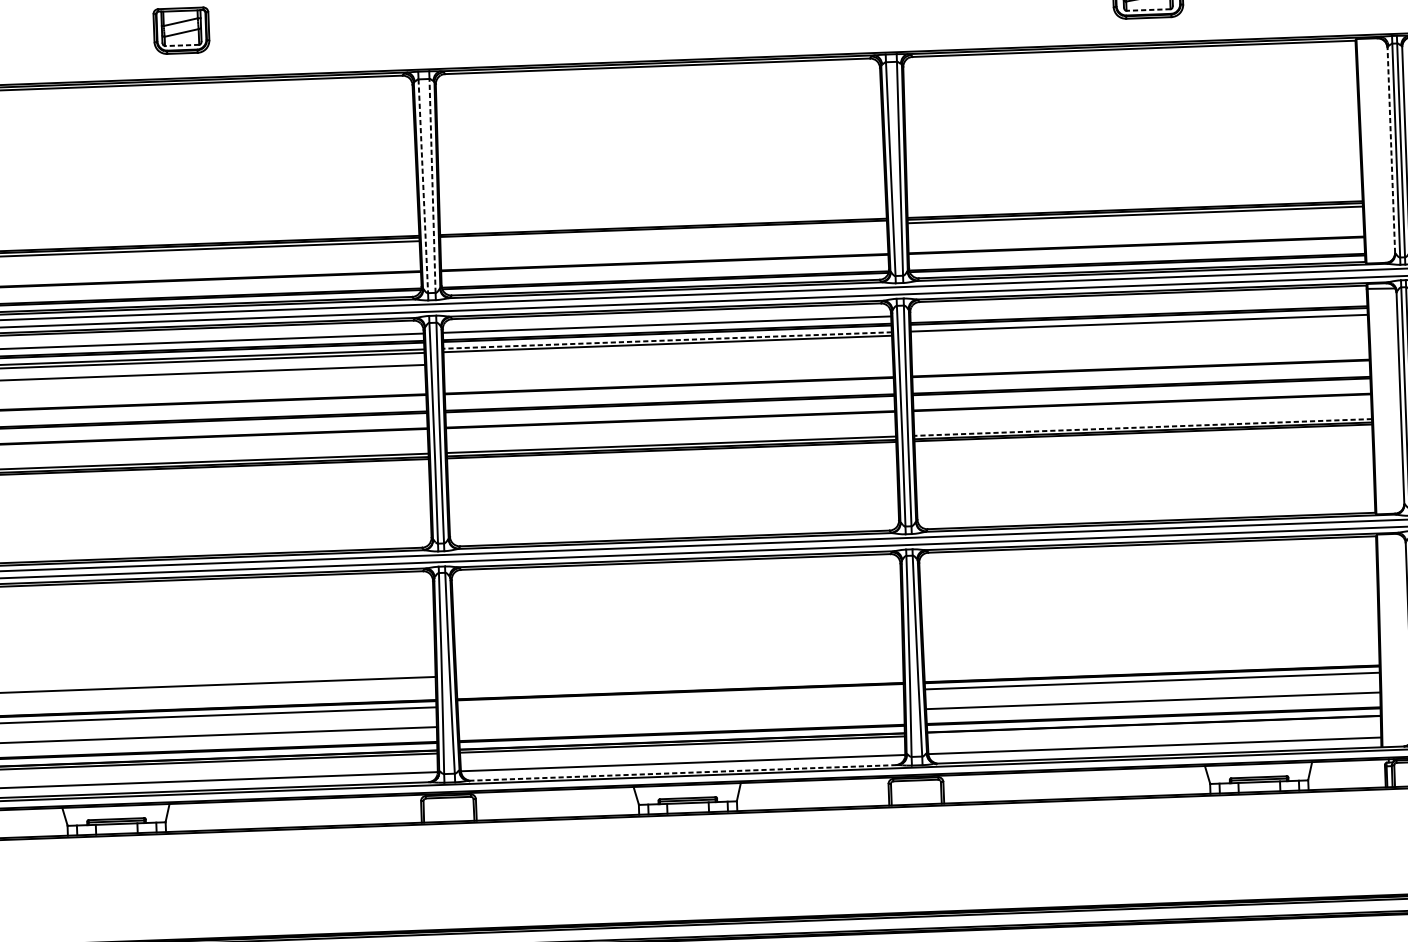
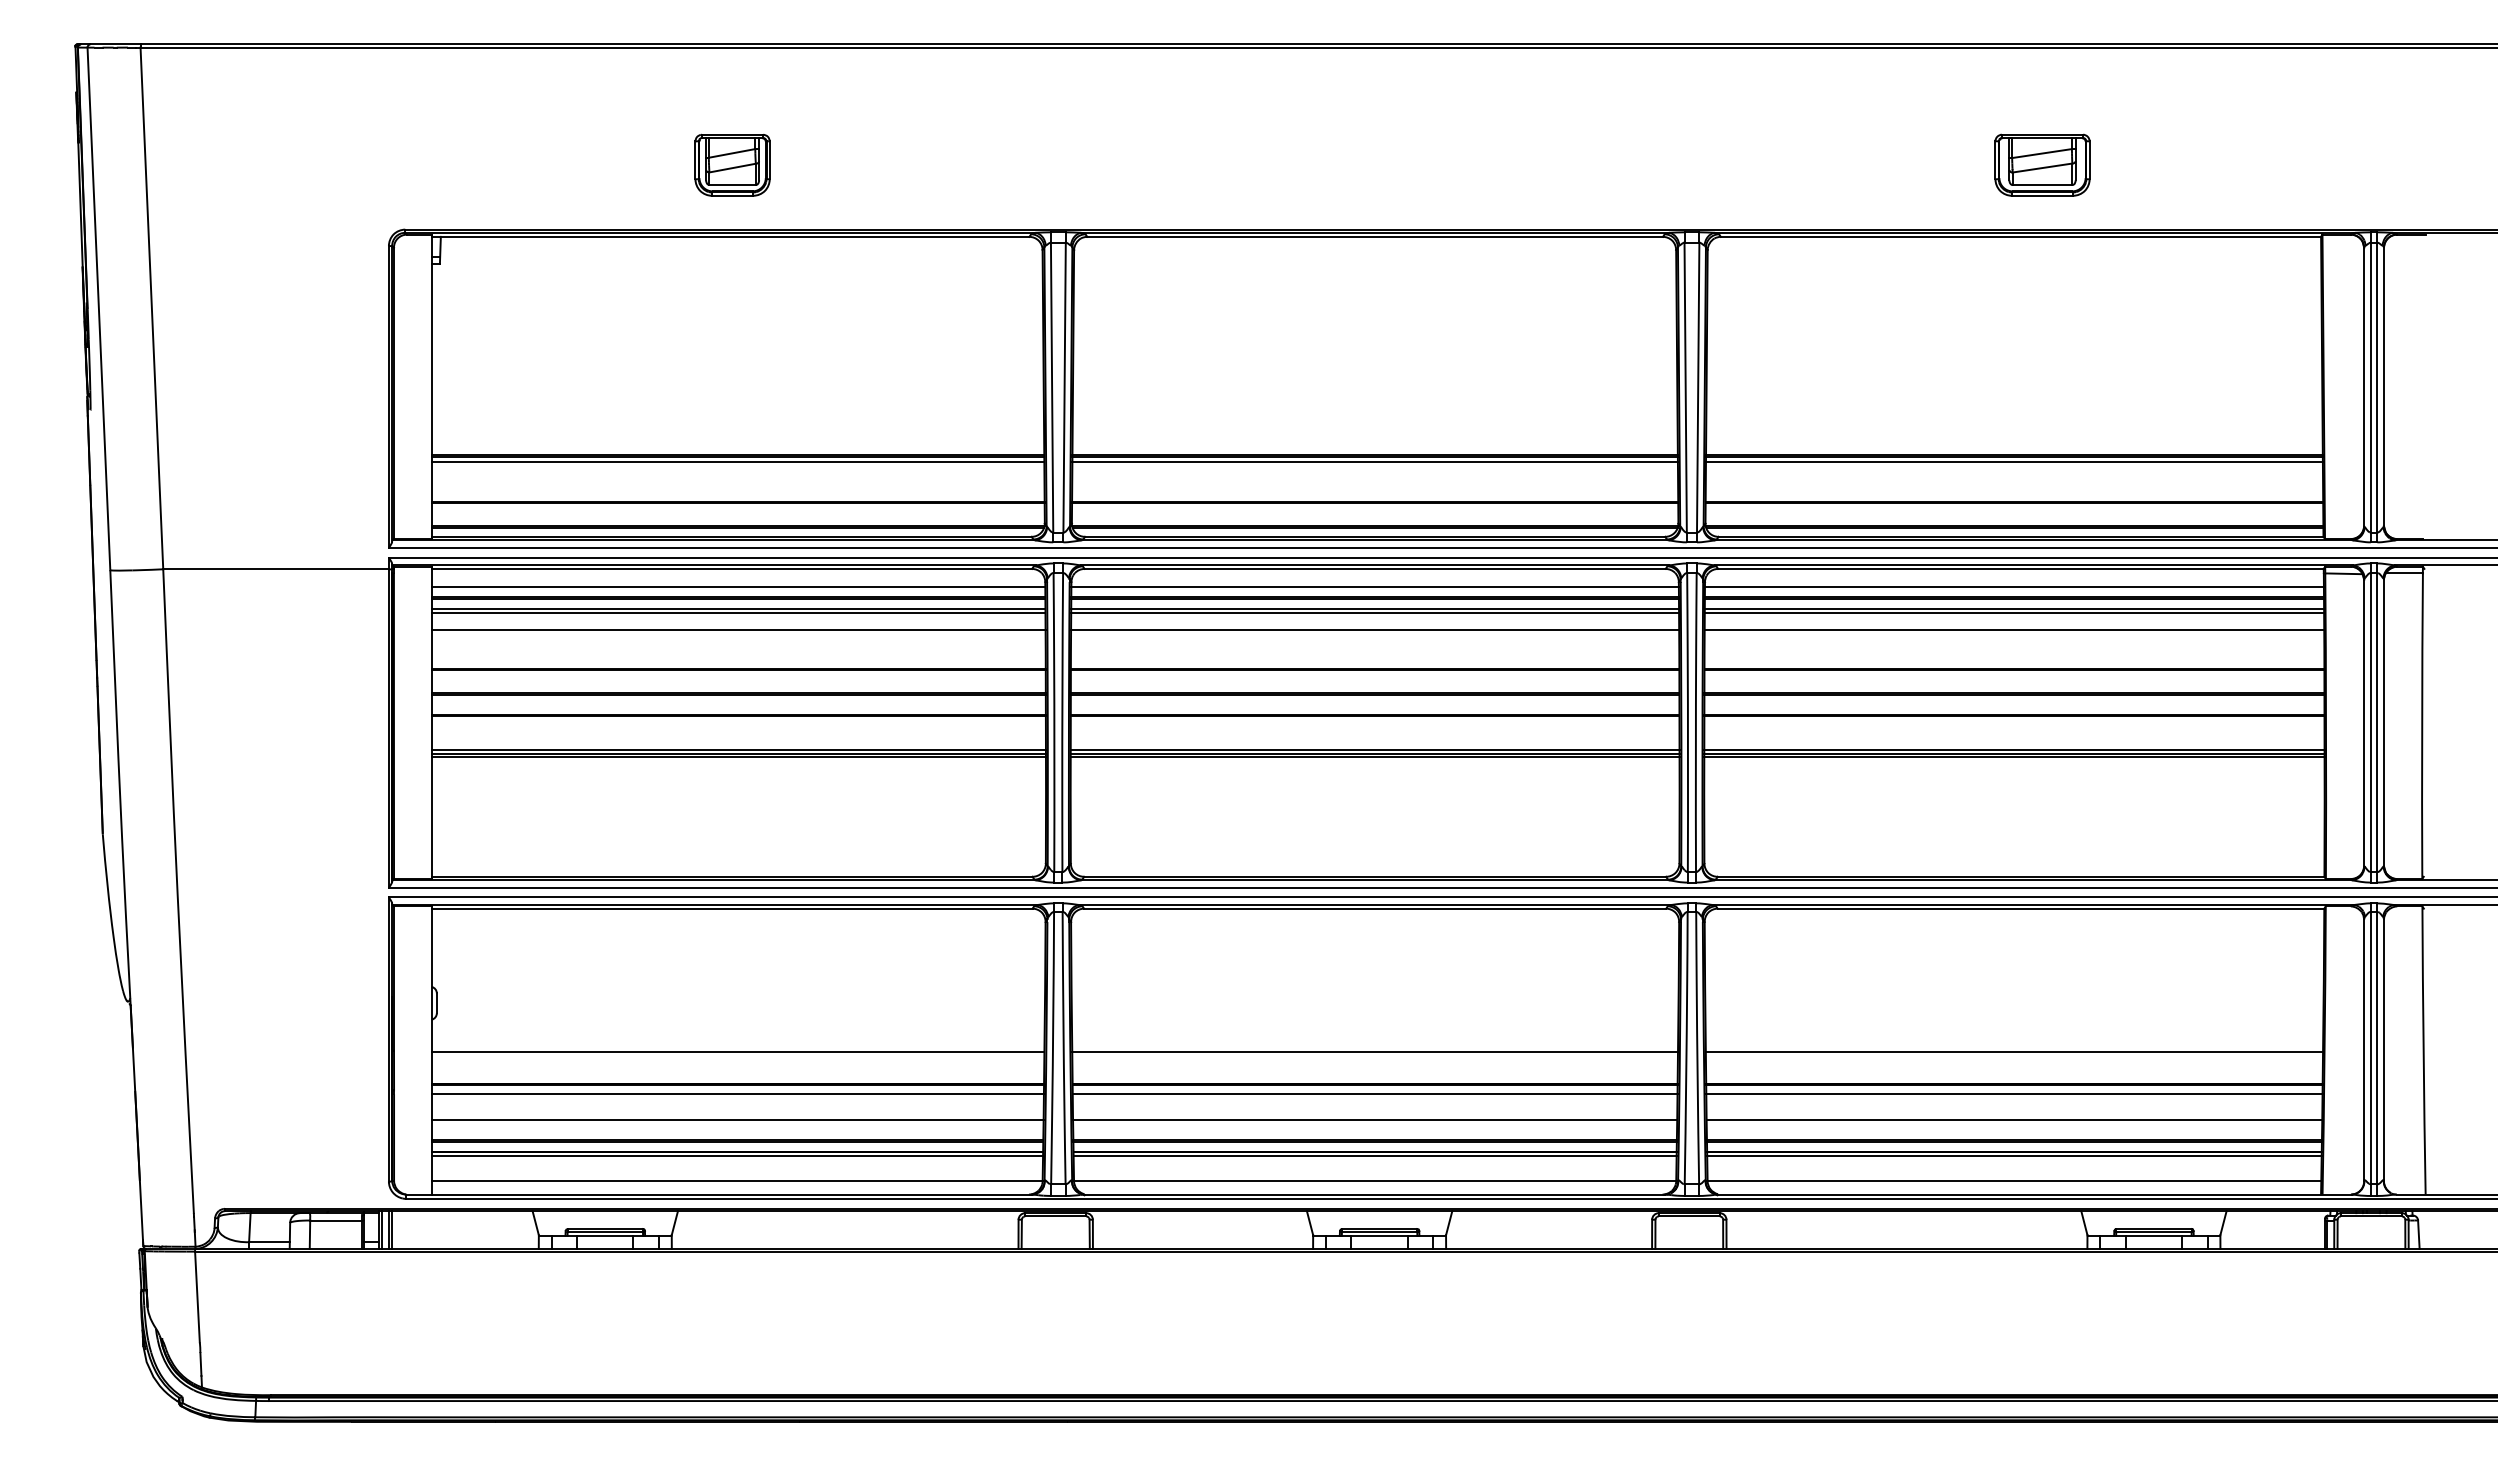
line: (1148, 10) -> (2042, 185), dashed -> solid
line: (182, 45) -> (732, 185), dashed -> solid
line: (1391, 149) -> (2364, 386), dashed -> solid
line: (432, 185) -> (1064, 387), dashed -> solid
line: (423, 186) -> (1052, 387), dashed -> solid
line: (663, 232) -> (1374, 461), added
line: (1138, 307) -> (2013, 587), added
line: (1139, 326) -> (2014, 613), added
line: (1139, 338) -> (2014, 629), added
line: (667, 340) -> (1375, 608), dashed -> solid
line: (668, 355) -> (1375, 629), added
line: (1142, 427) -> (2013, 749), dashed -> solid
line: (1151, 650) -> (2014, 1052), added
line: (679, 668) -> (1375, 1052), added
line: (680, 698) -> (1374, 1093), added
line: (681, 718) -> (1375, 1120), added
line: (1154, 727) -> (2014, 1156), added
line: (683, 772) -> (1375, 1194), dashed -> solid

